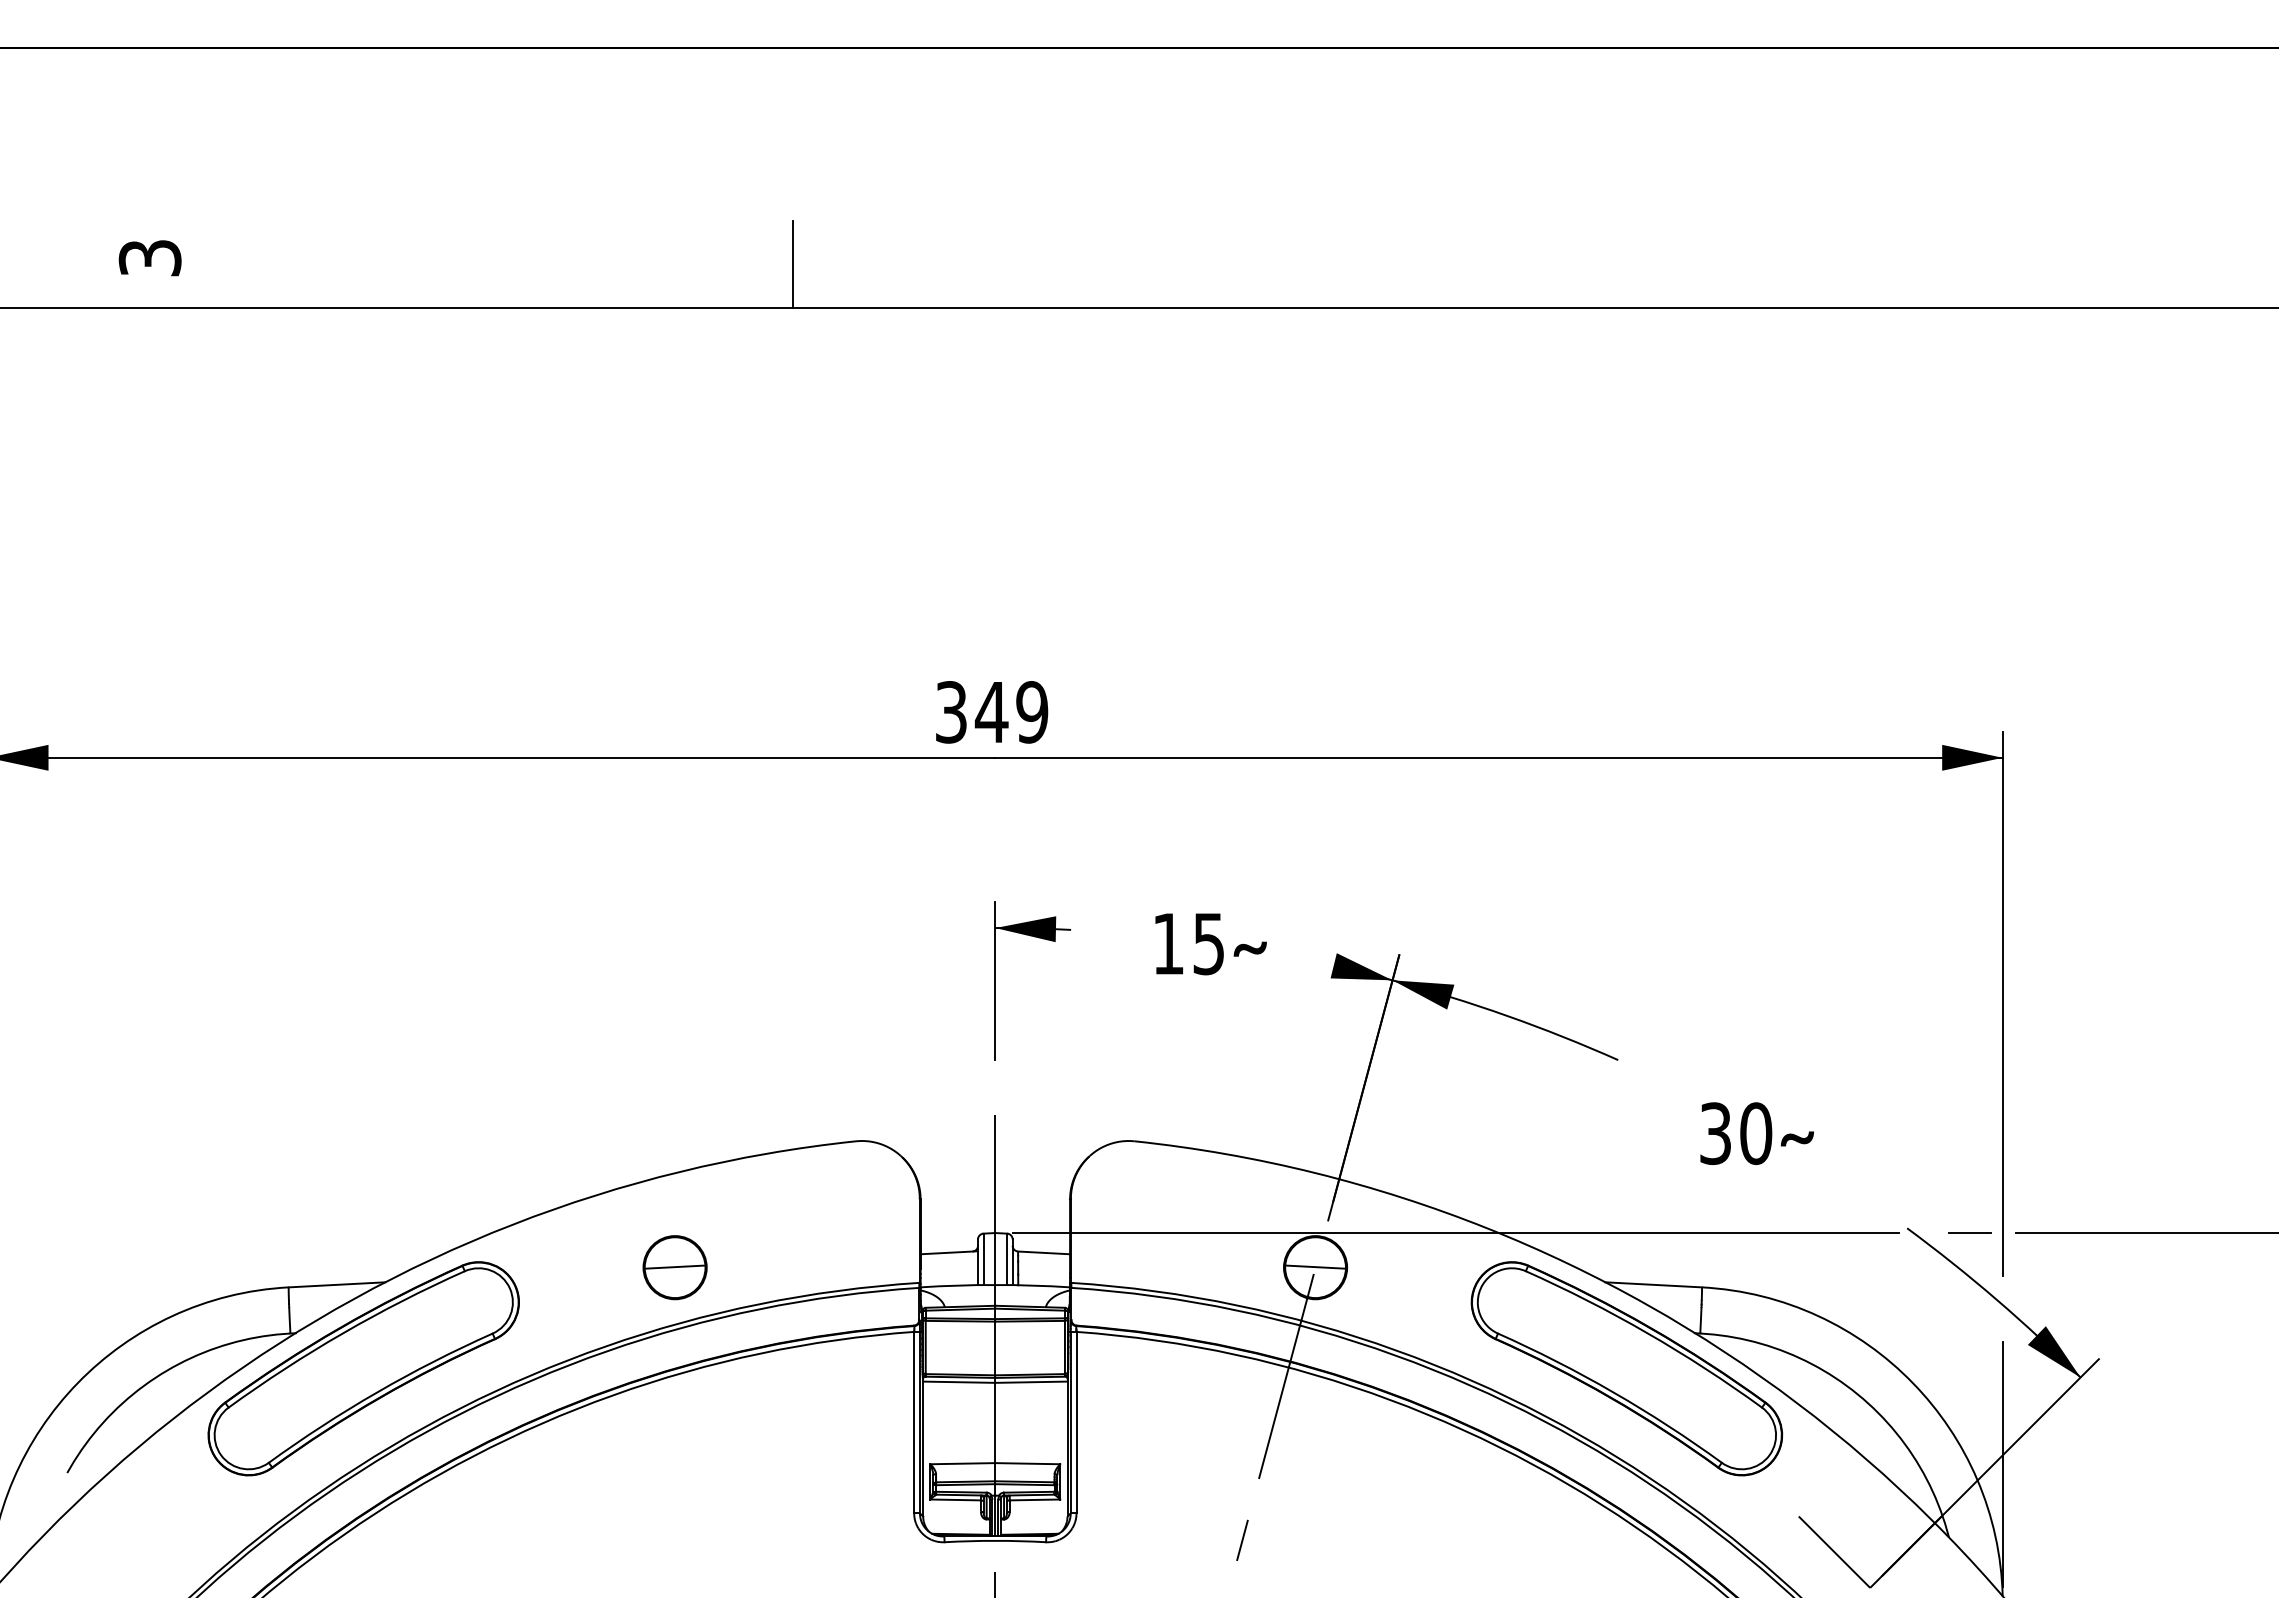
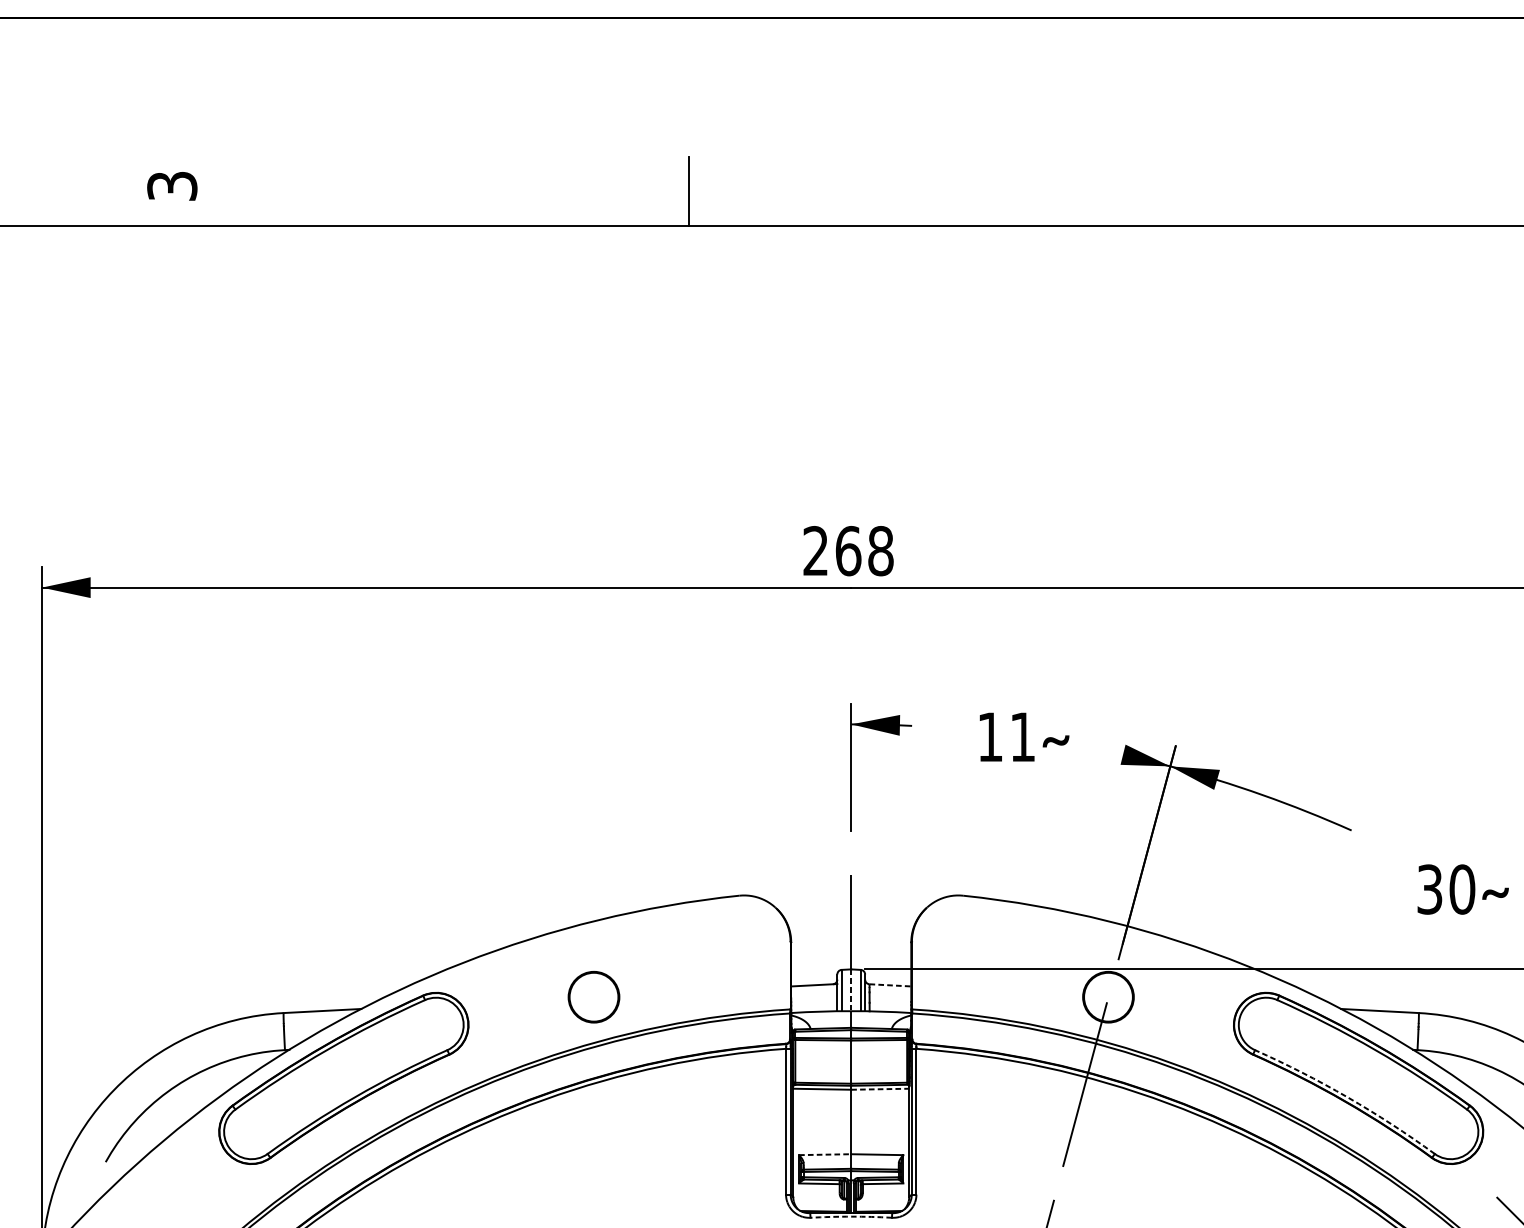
text: (992, 712) -> (848, 551), 349 -> 268
text: (1208, 944) -> (1022, 737), 15 -> 11
line: (1044, 1252) -> (890, 985), solid -> dashed
line: (995, 1259) -> (851, 990), solid -> dashed
line: (674, 1266) -> (593, 996), removed
line: (1315, 1266) -> (1108, 996), removed
line: (1031, 1382) -> (880, 1089), solid -> dashed
arc: (1613, 1392) -> (1347, 1097), solid -> dashed
line: (963, 1463) -> (825, 1154), solid -> dashed
arc: (995, 1540) -> (851, 1216), solid -> dashed

